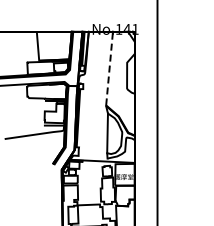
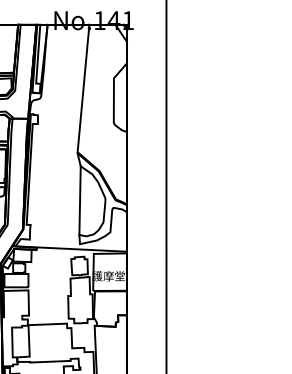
line: (109, 68) -> (83, 88), dashed -> solid

